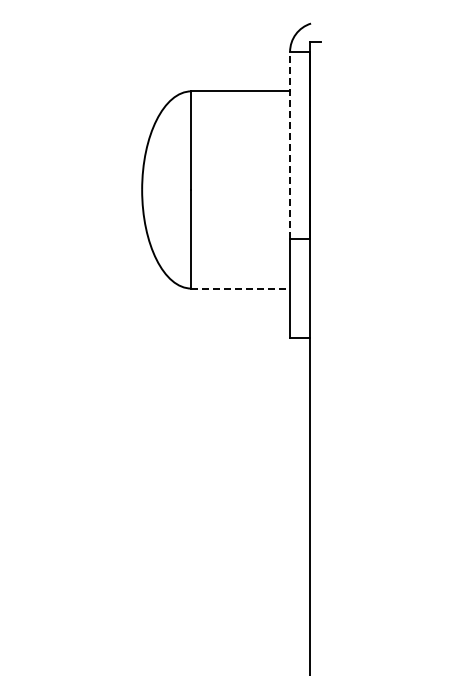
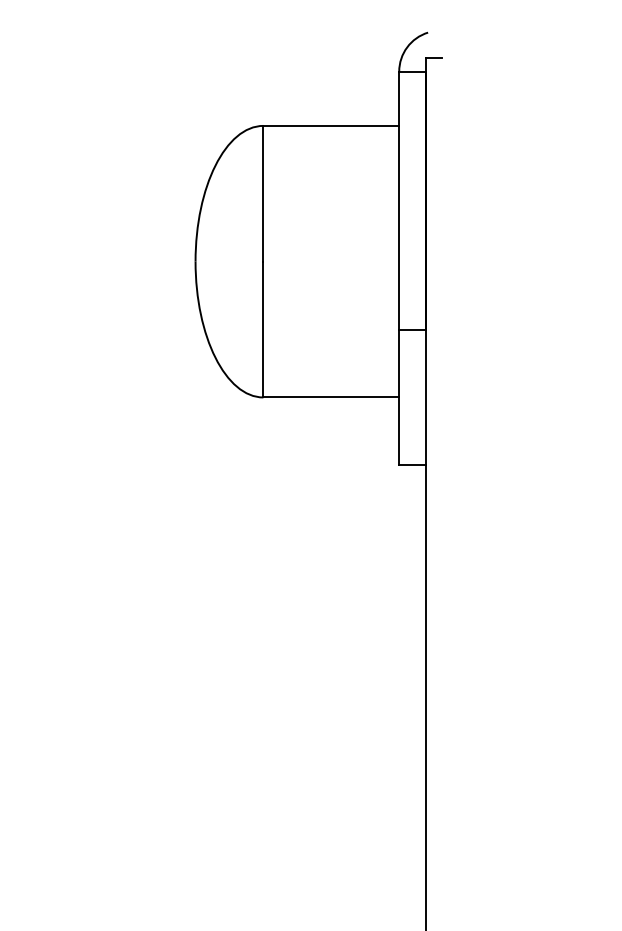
line: (290, 145) -> (399, 200), dashed -> solid
line: (241, 288) -> (332, 397), dashed -> solid

